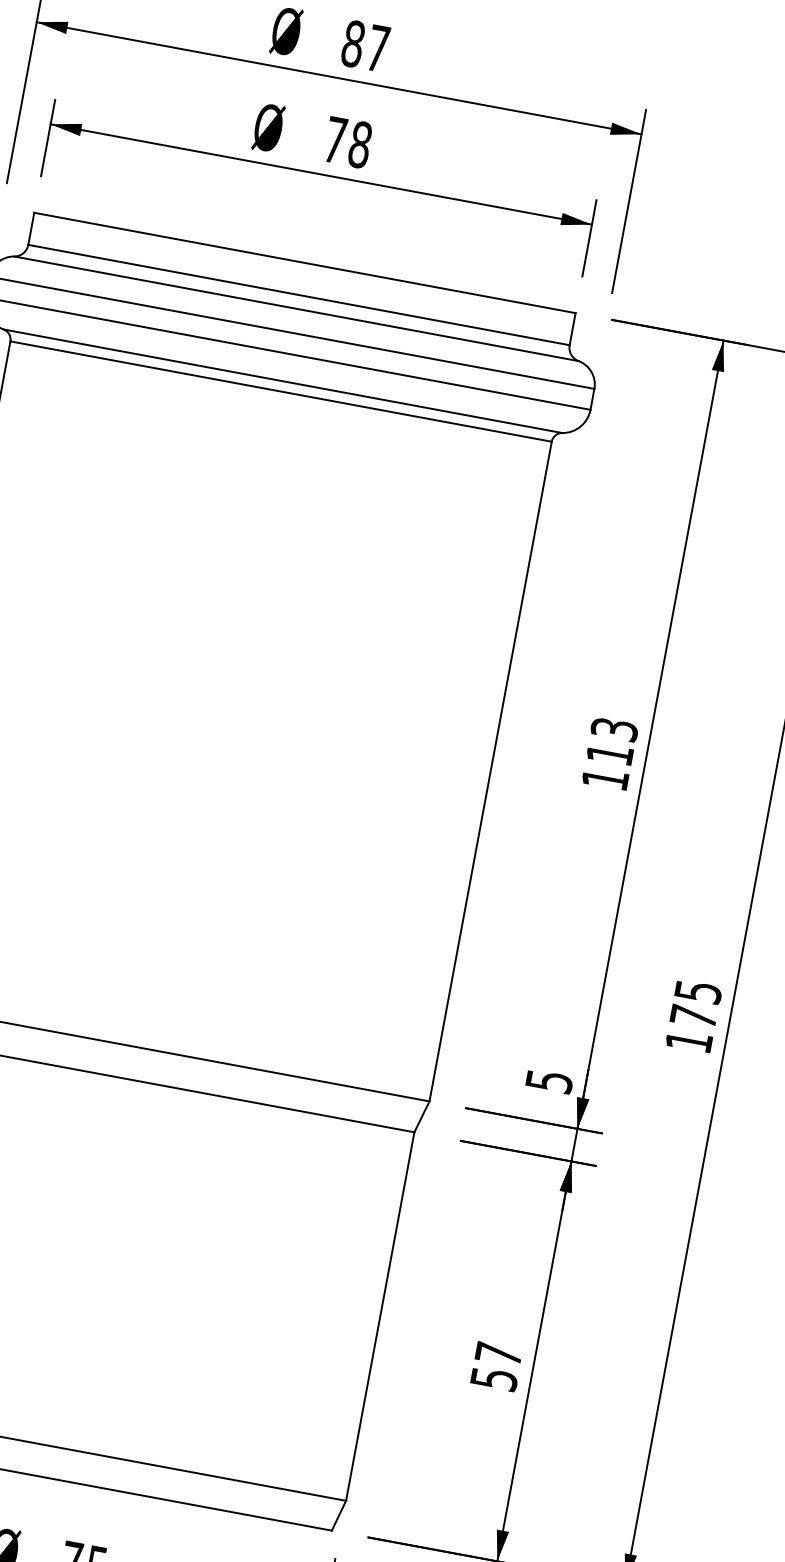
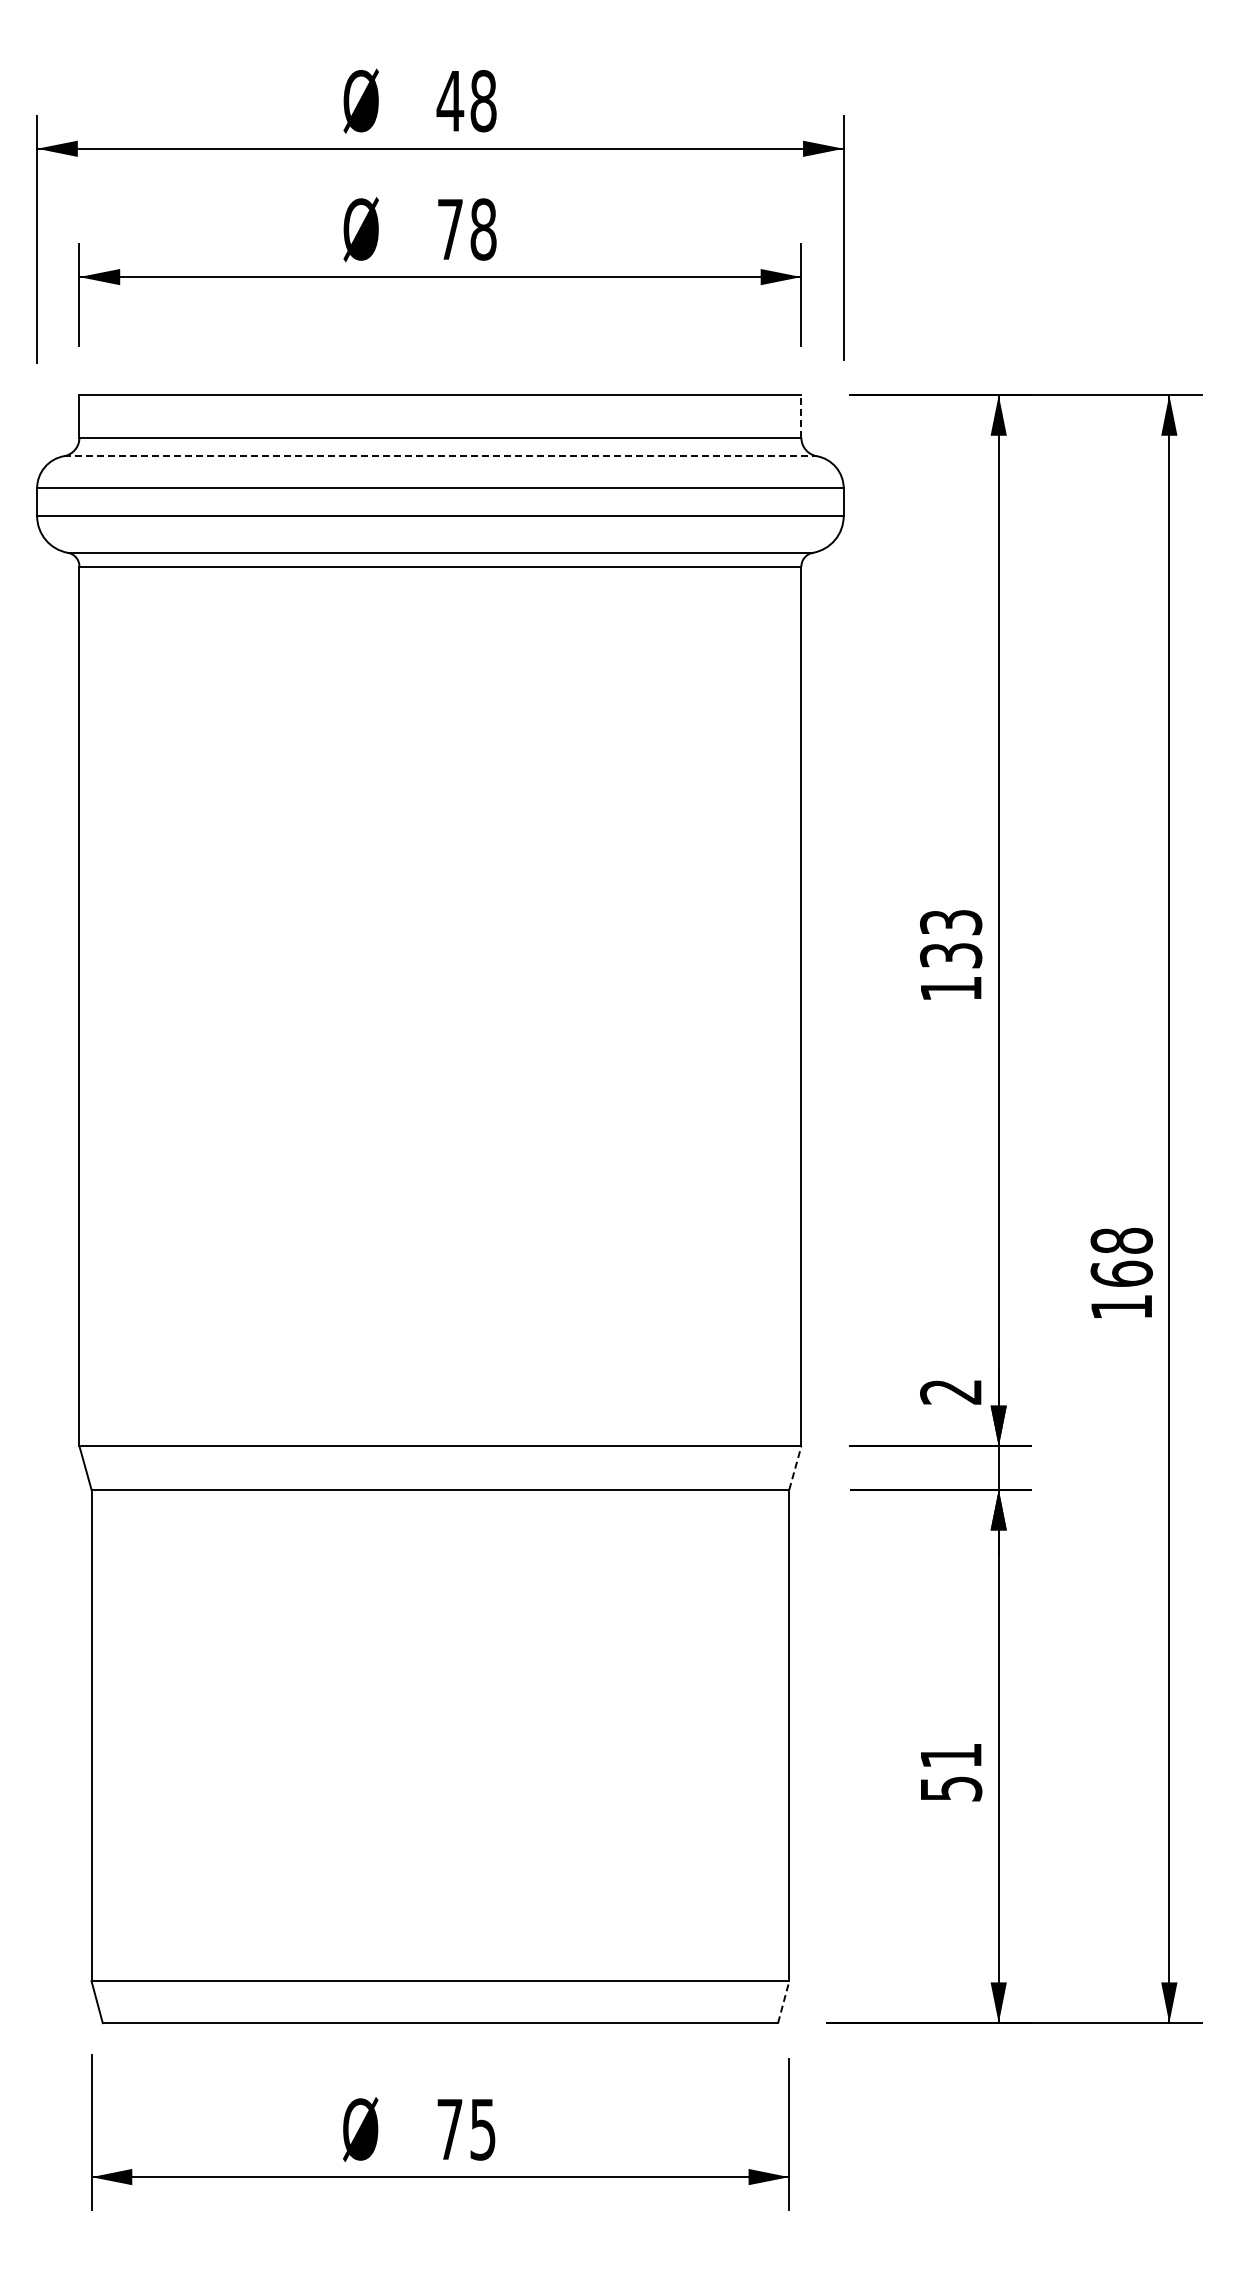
text: (365, 46) -> (466, 101), 87 -> 48
line: (296, 309) -> (440, 456), solid -> dashed
line: (572, 328) -> (801, 415), solid -> dashed
text: (610, 754) -> (951, 955), 113 -> 133
text: (695, 1004) -> (1121, 1257), 175 -> 168
text: (549, 1081) -> (951, 1392), 5 -> 2
line: (422, 1117) -> (795, 1468), solid -> dashed
text: (499, 1354) -> (951, 1755), 57 -> 51
line: (338, 1515) -> (783, 2002), solid -> dashed

